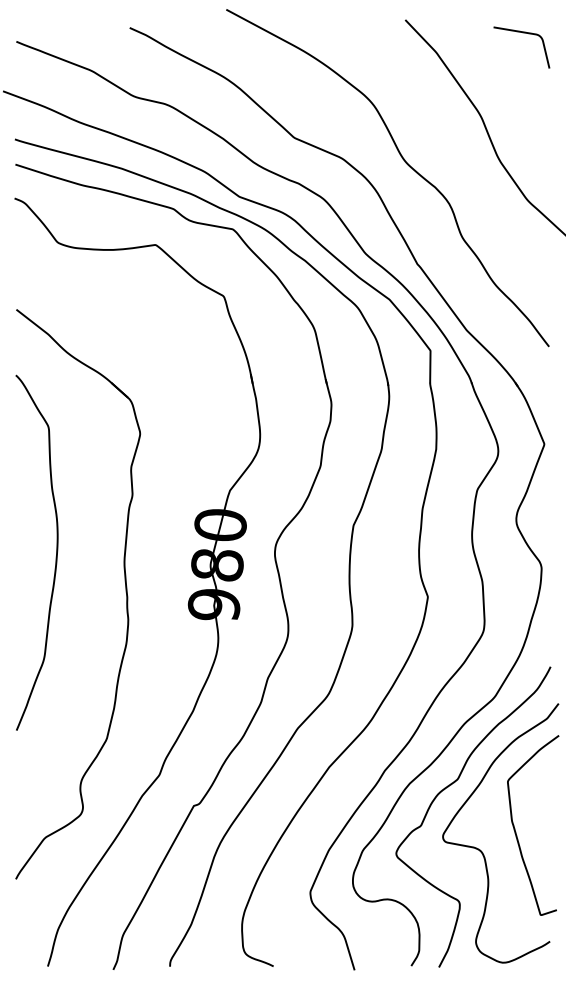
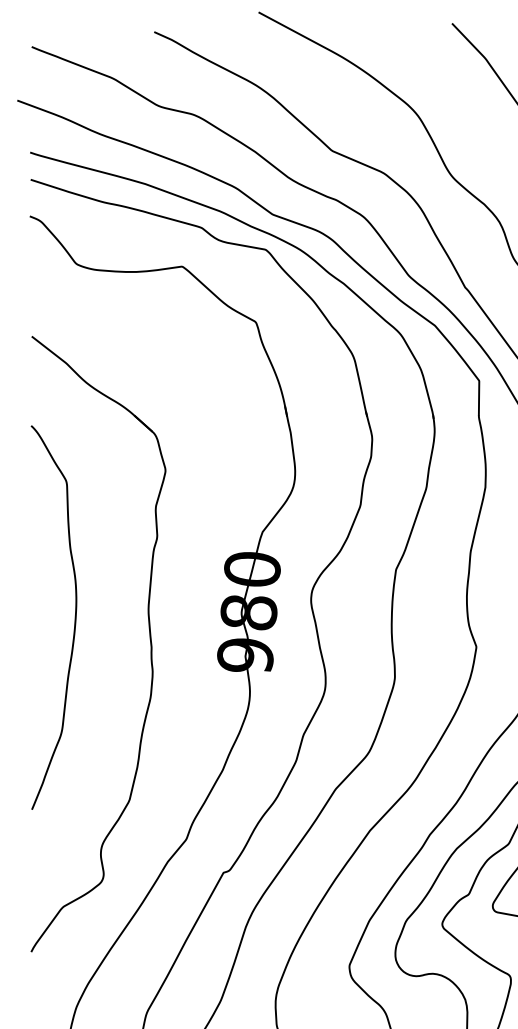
curve: (55, 556) -> (74, 621), moved

